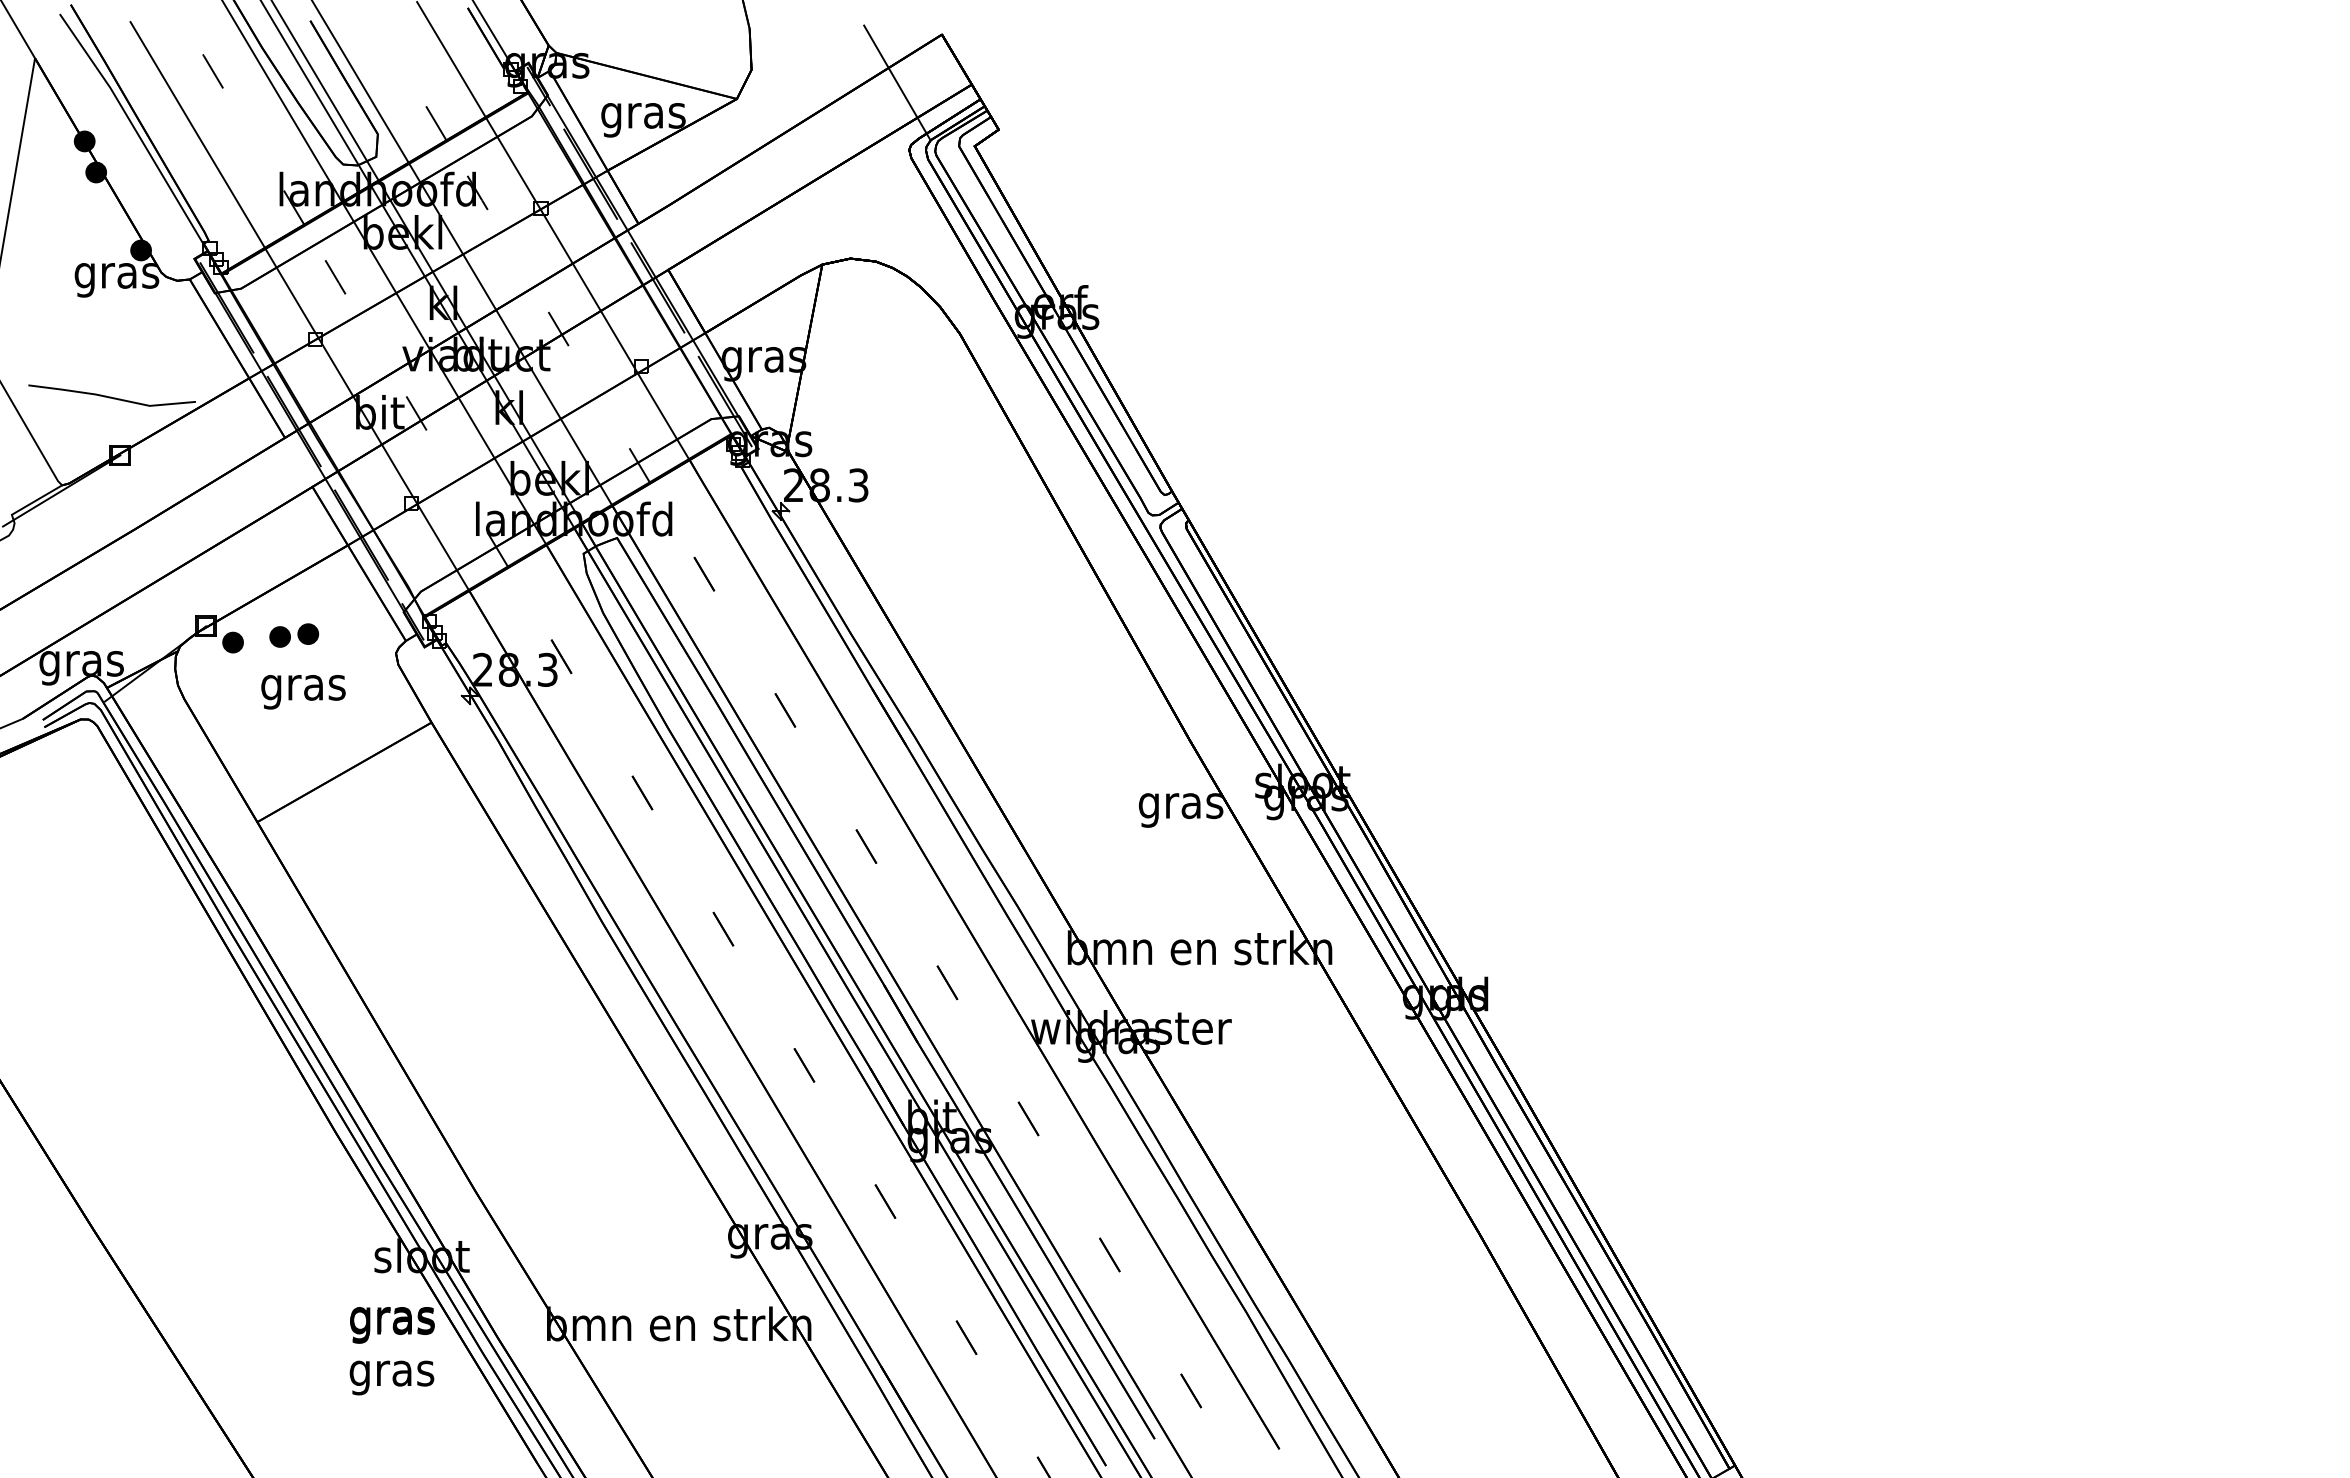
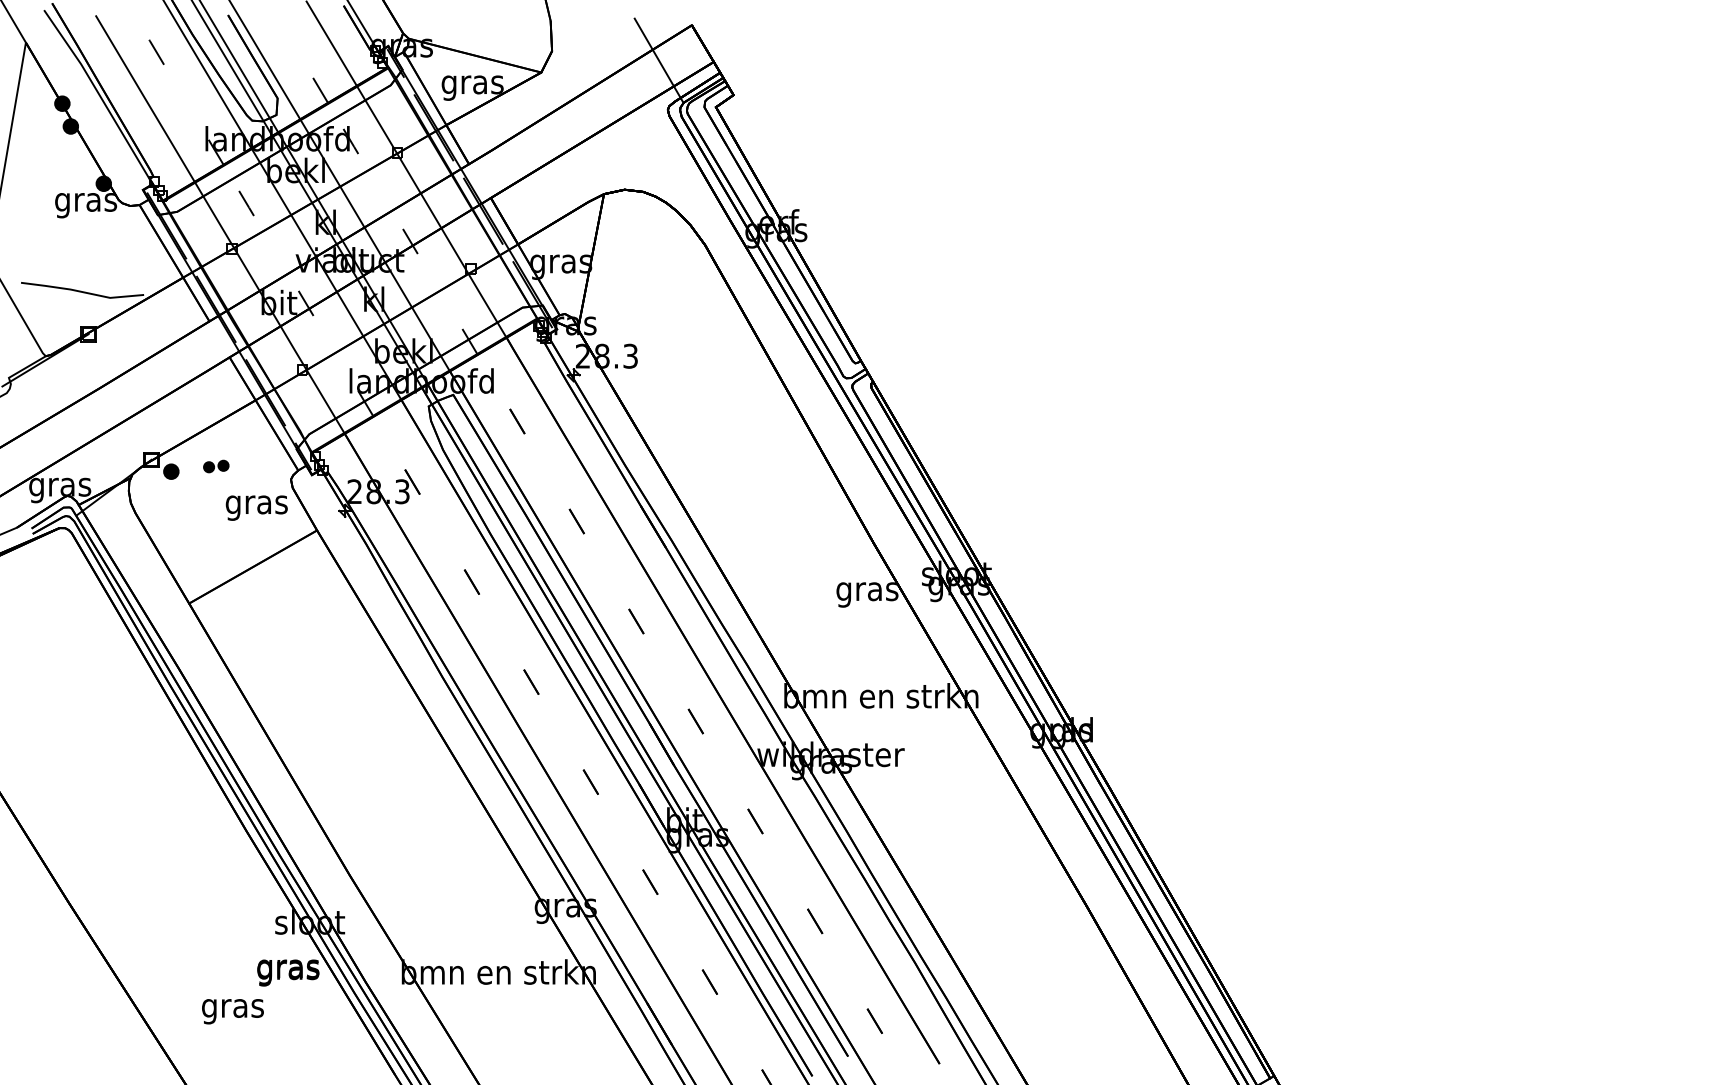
part: (294, 635) -> (216, 466), size x0.7
text: (303, 692) -> (256, 508), moved
text: (391, 1377) -> (232, 1011), moved

